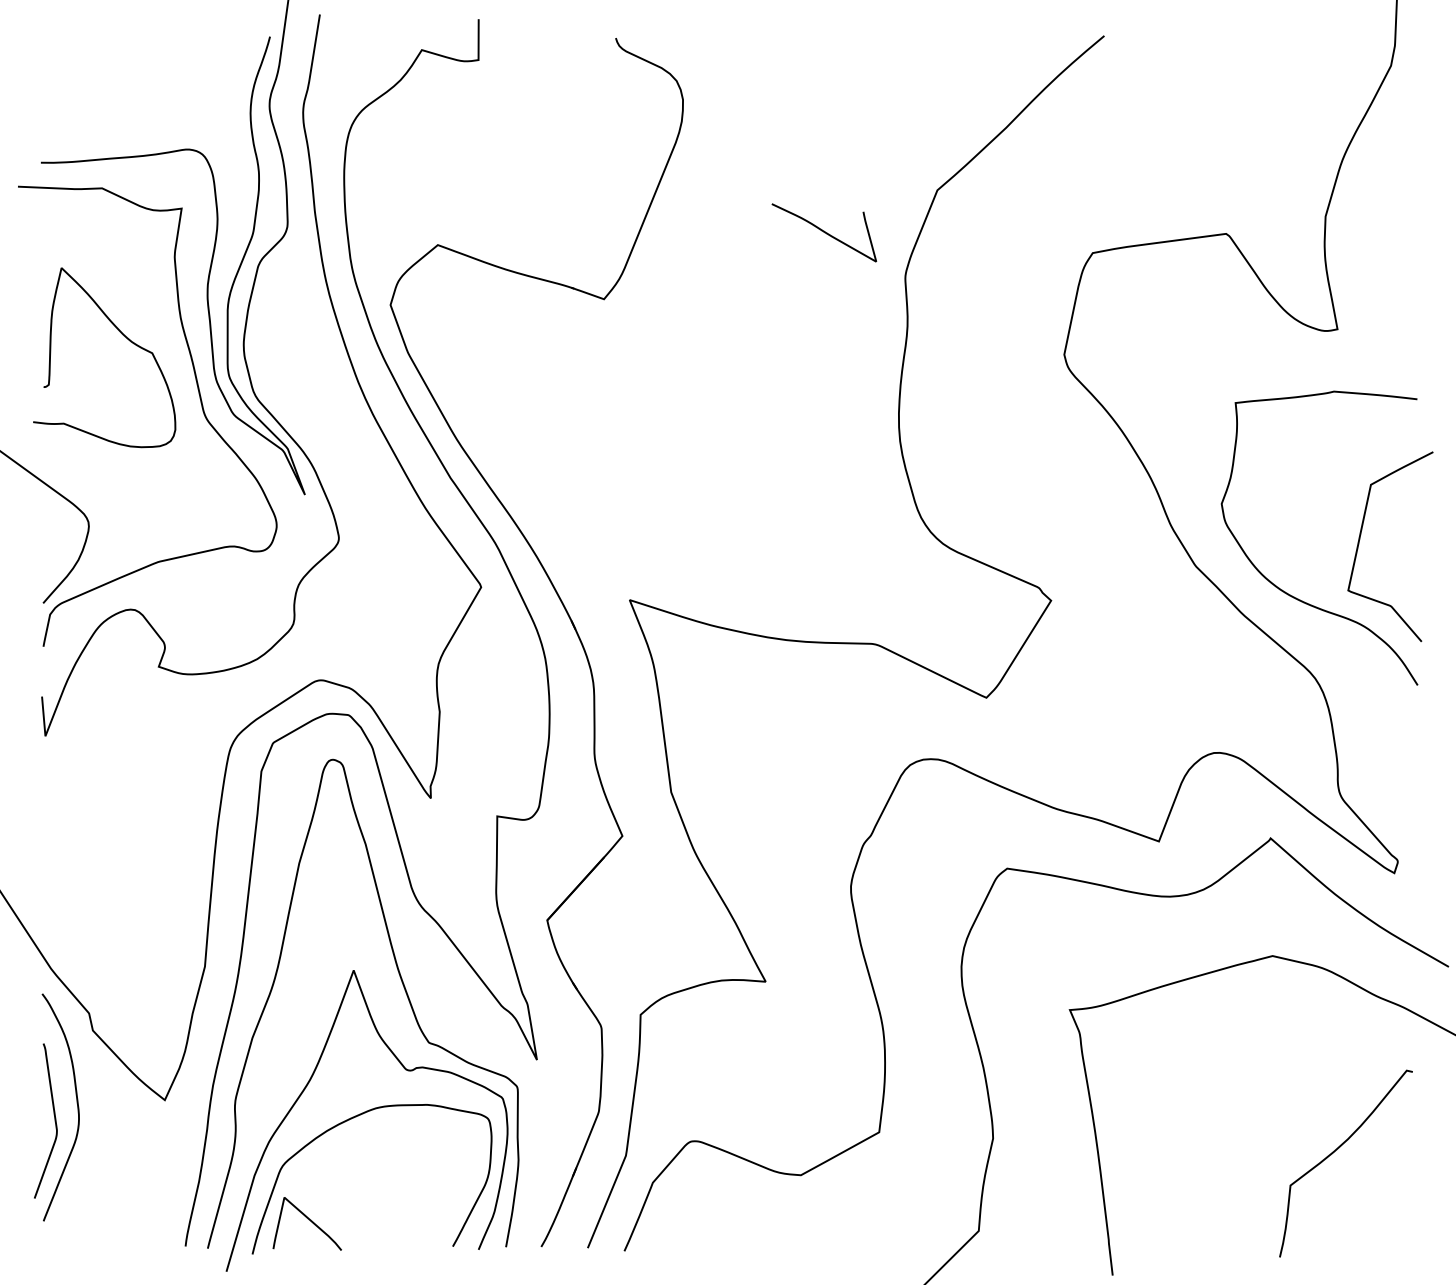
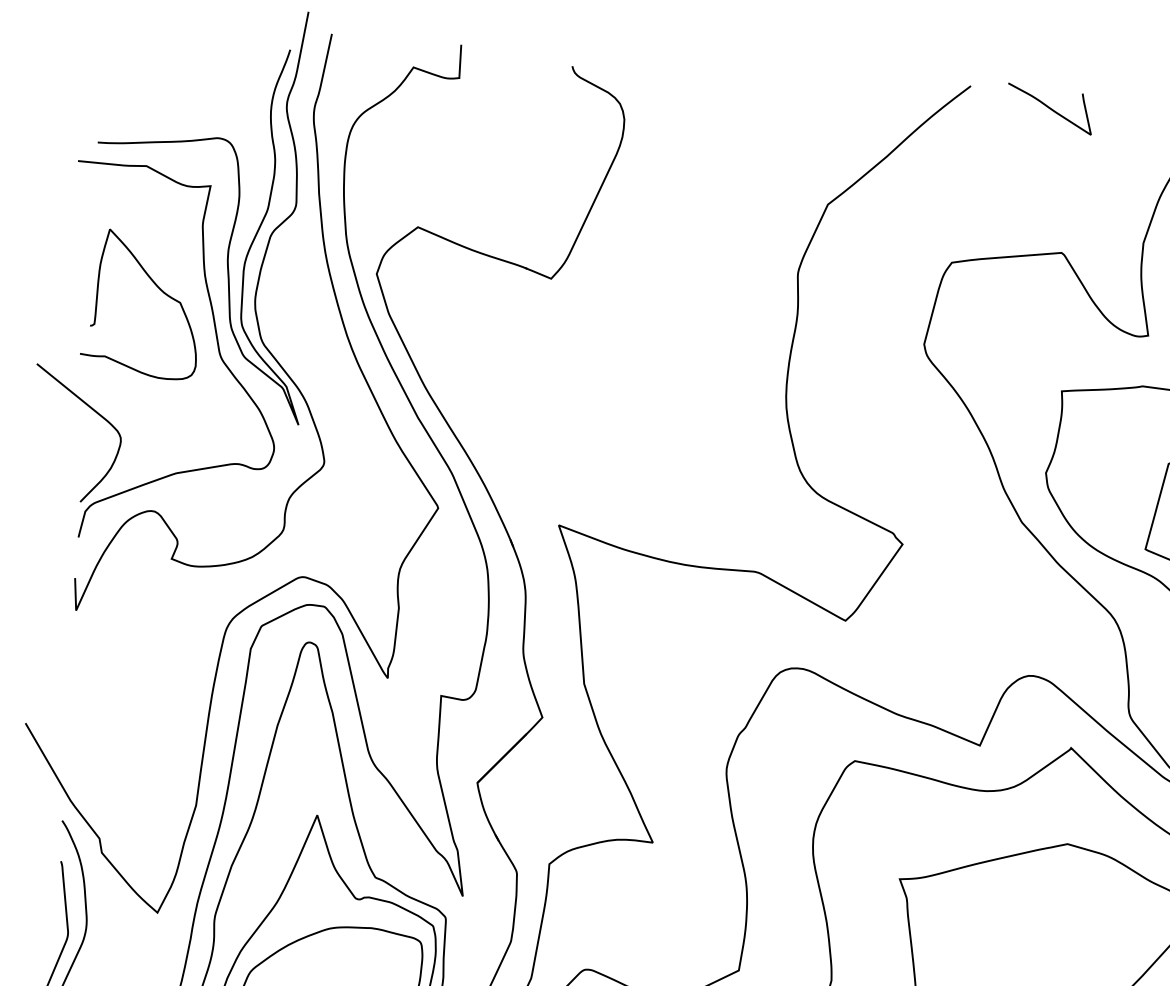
curve: (824, 232) -> (1050, 108), moved

